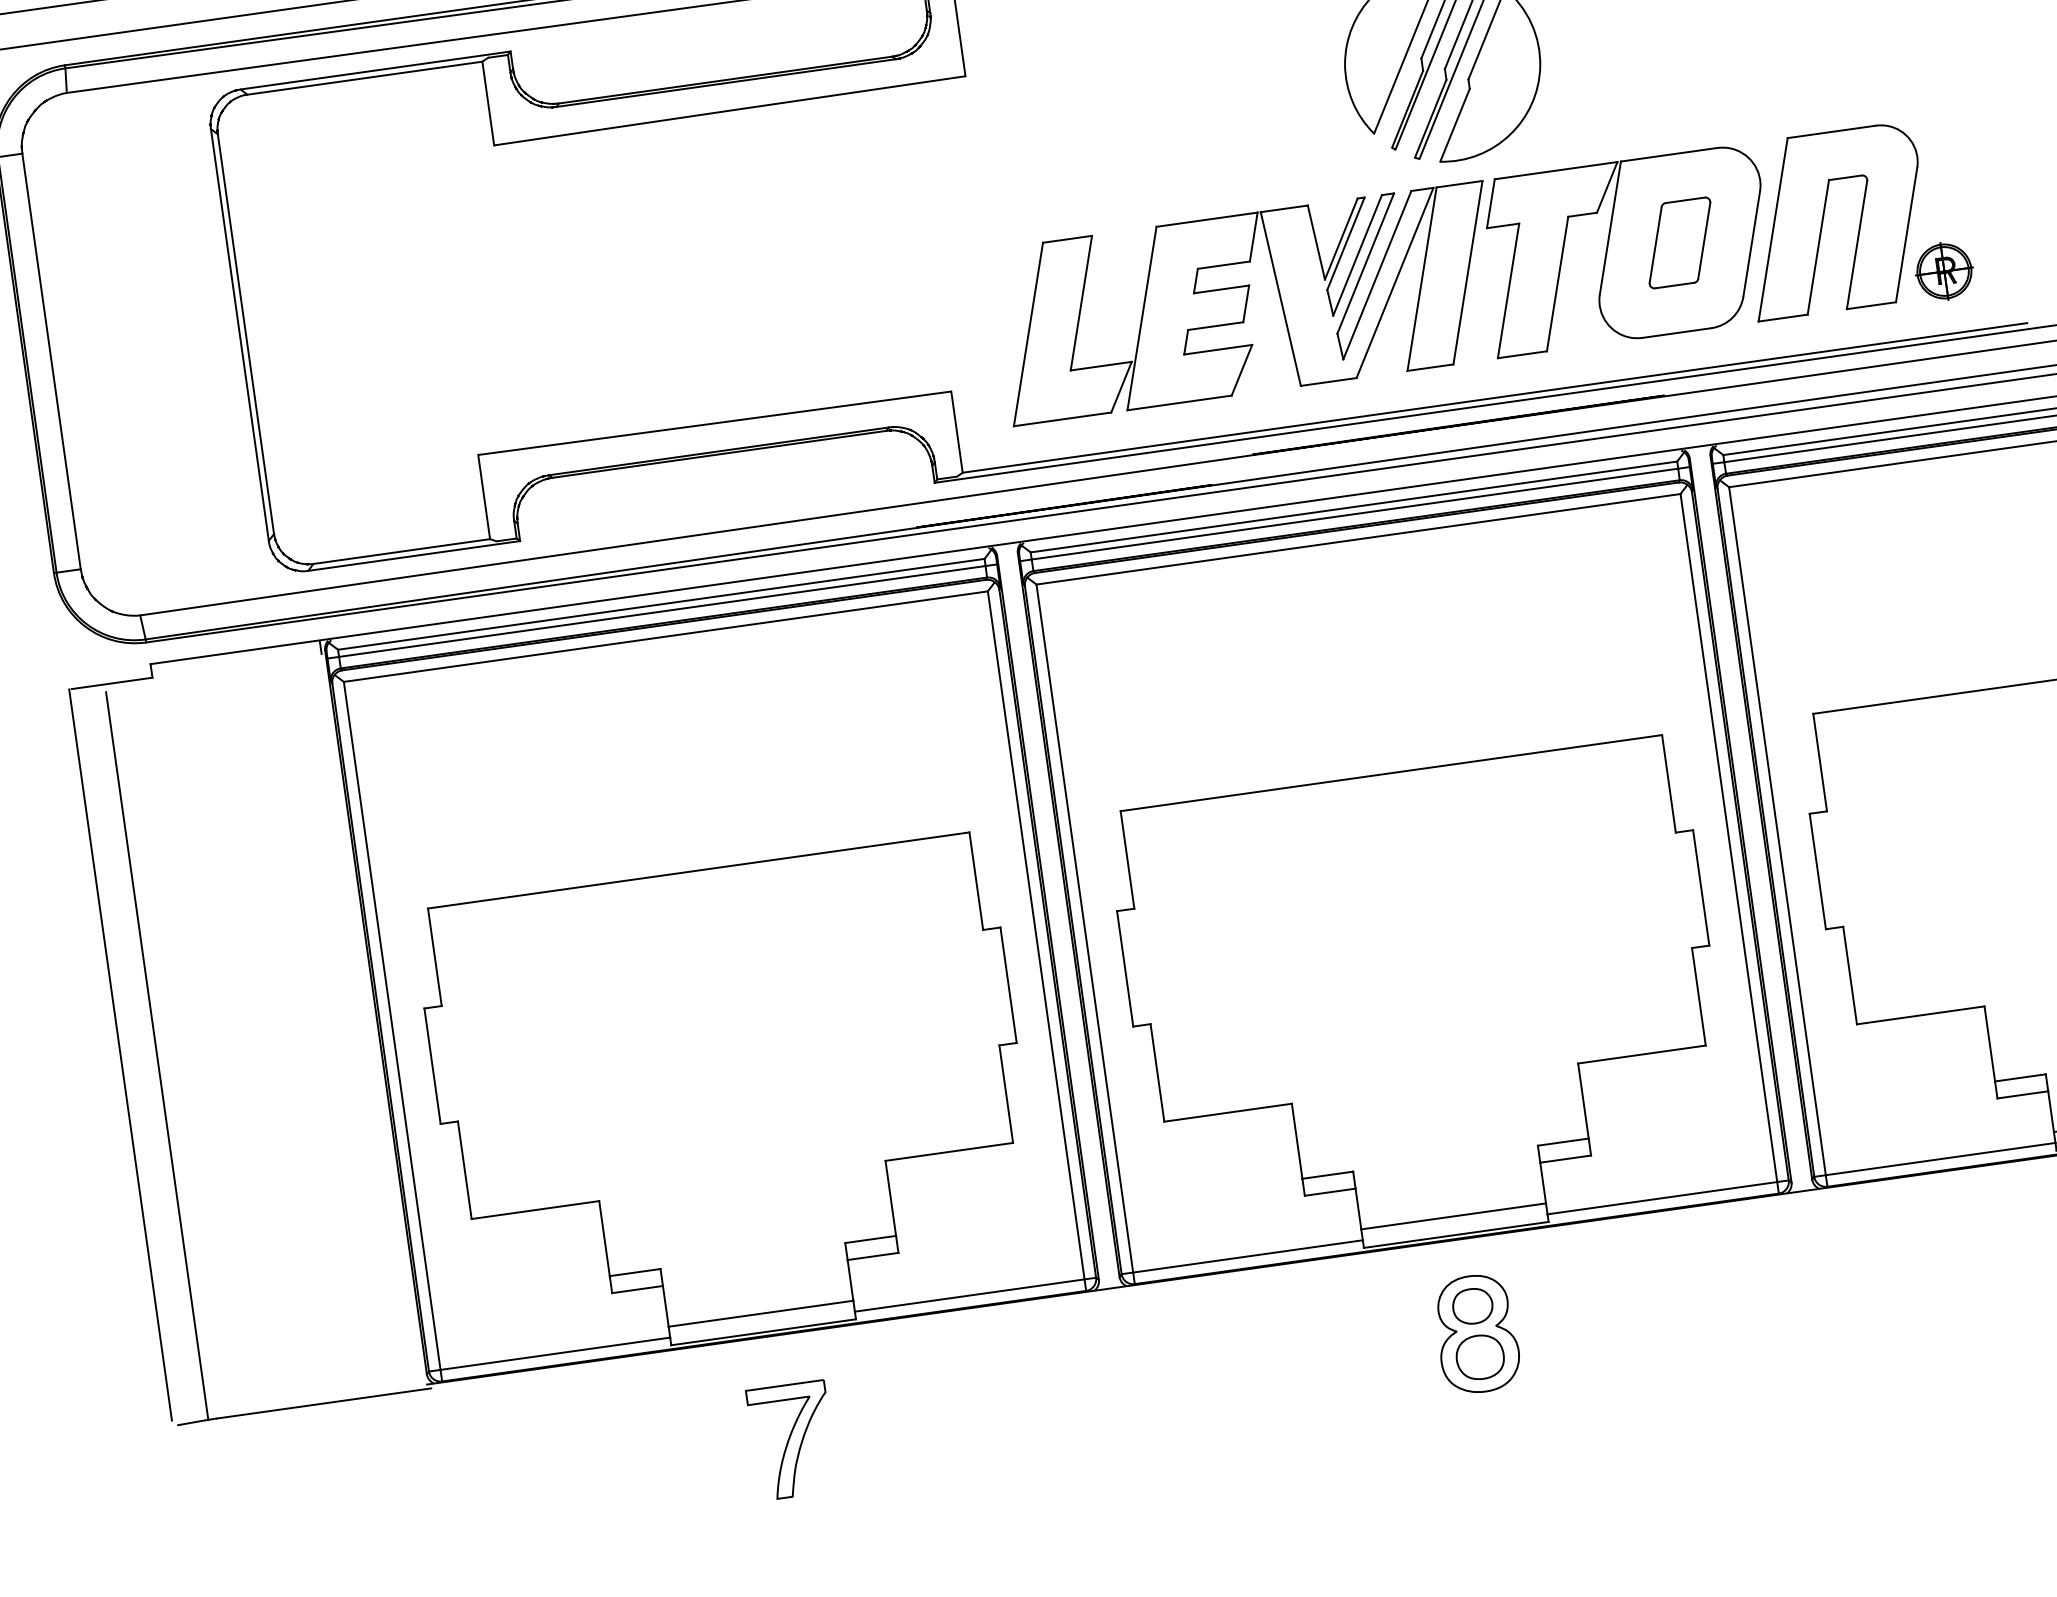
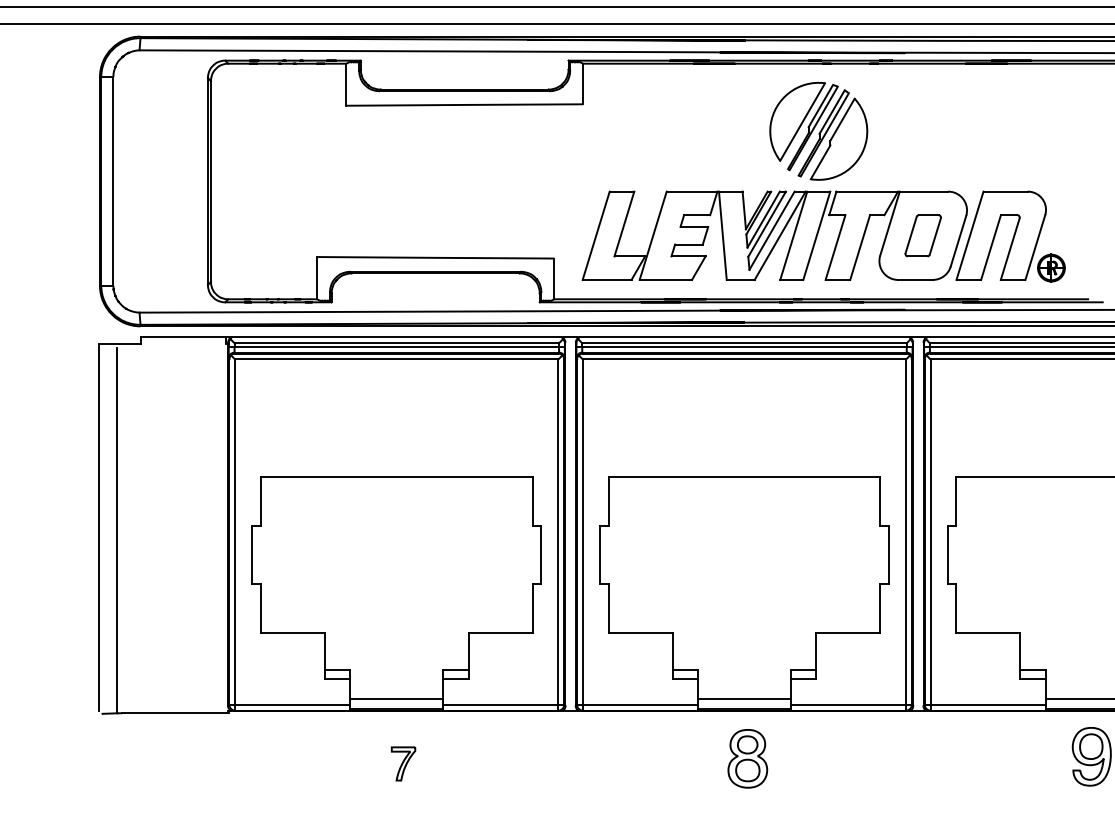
part: (792, 1439) -> (403, 763), size x0.6

